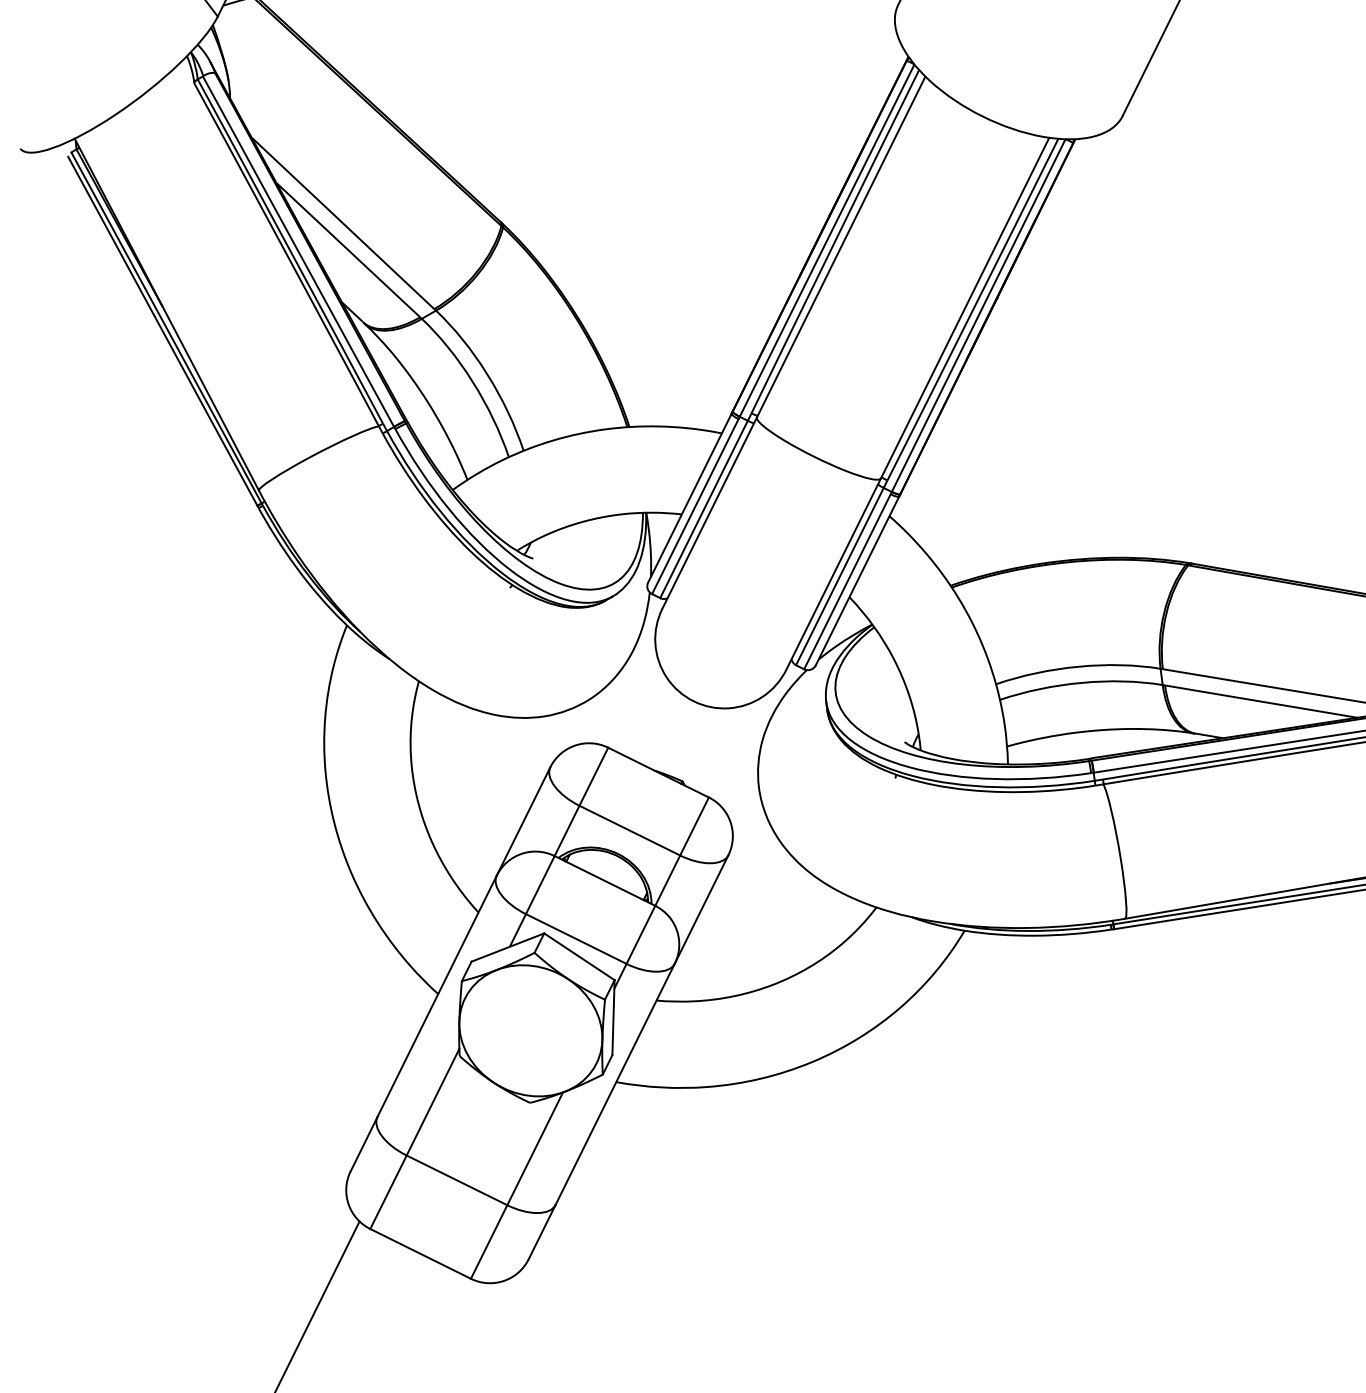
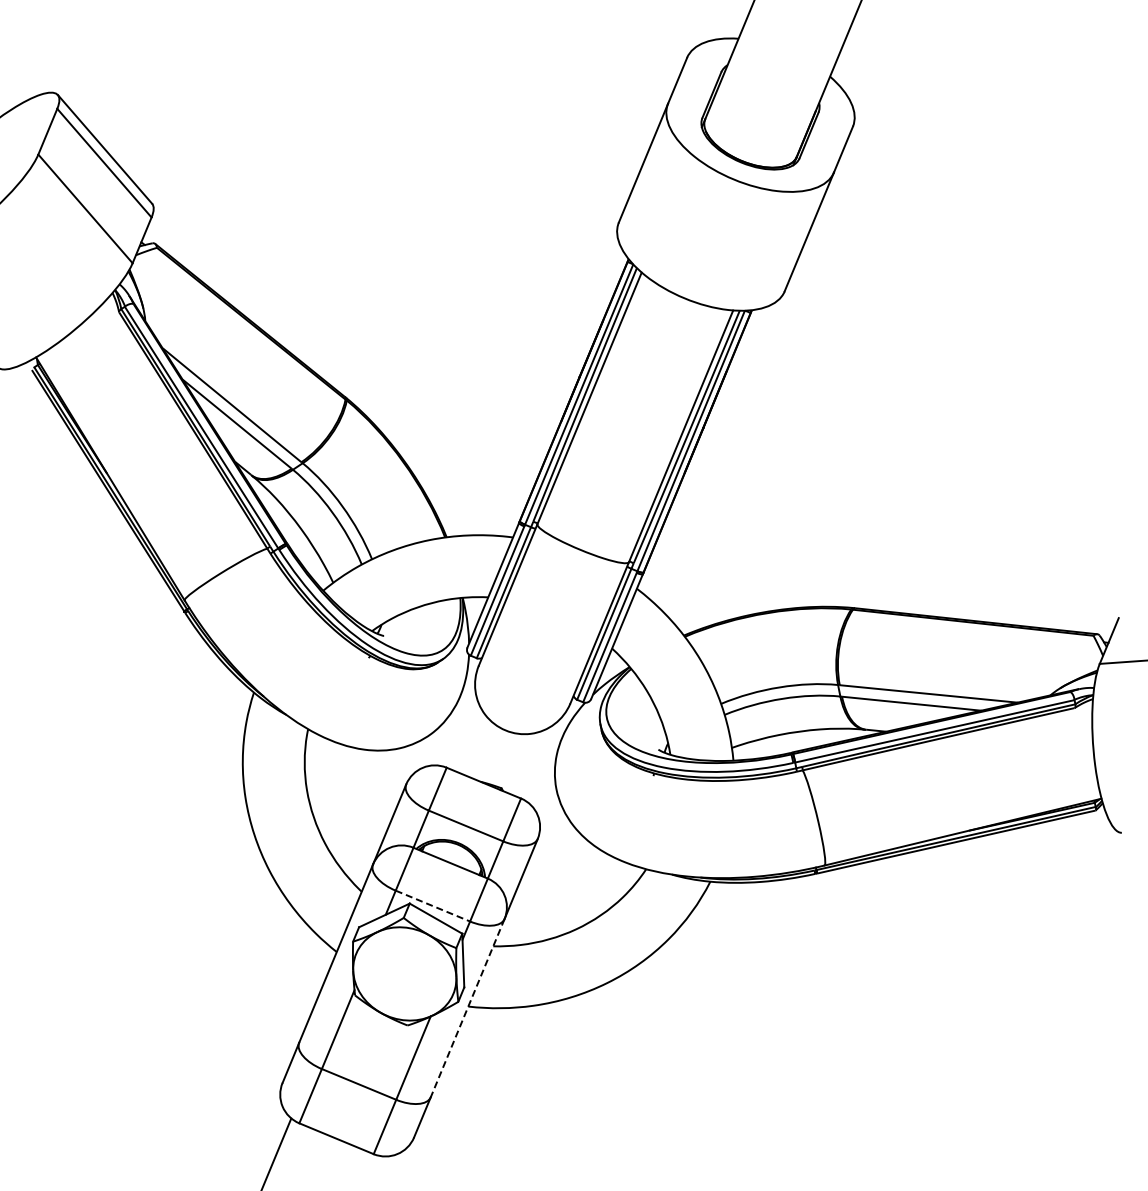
line: (577, 939) -> (433, 906), solid -> dashed
line: (614, 1084) -> (467, 1008), solid -> dashed

